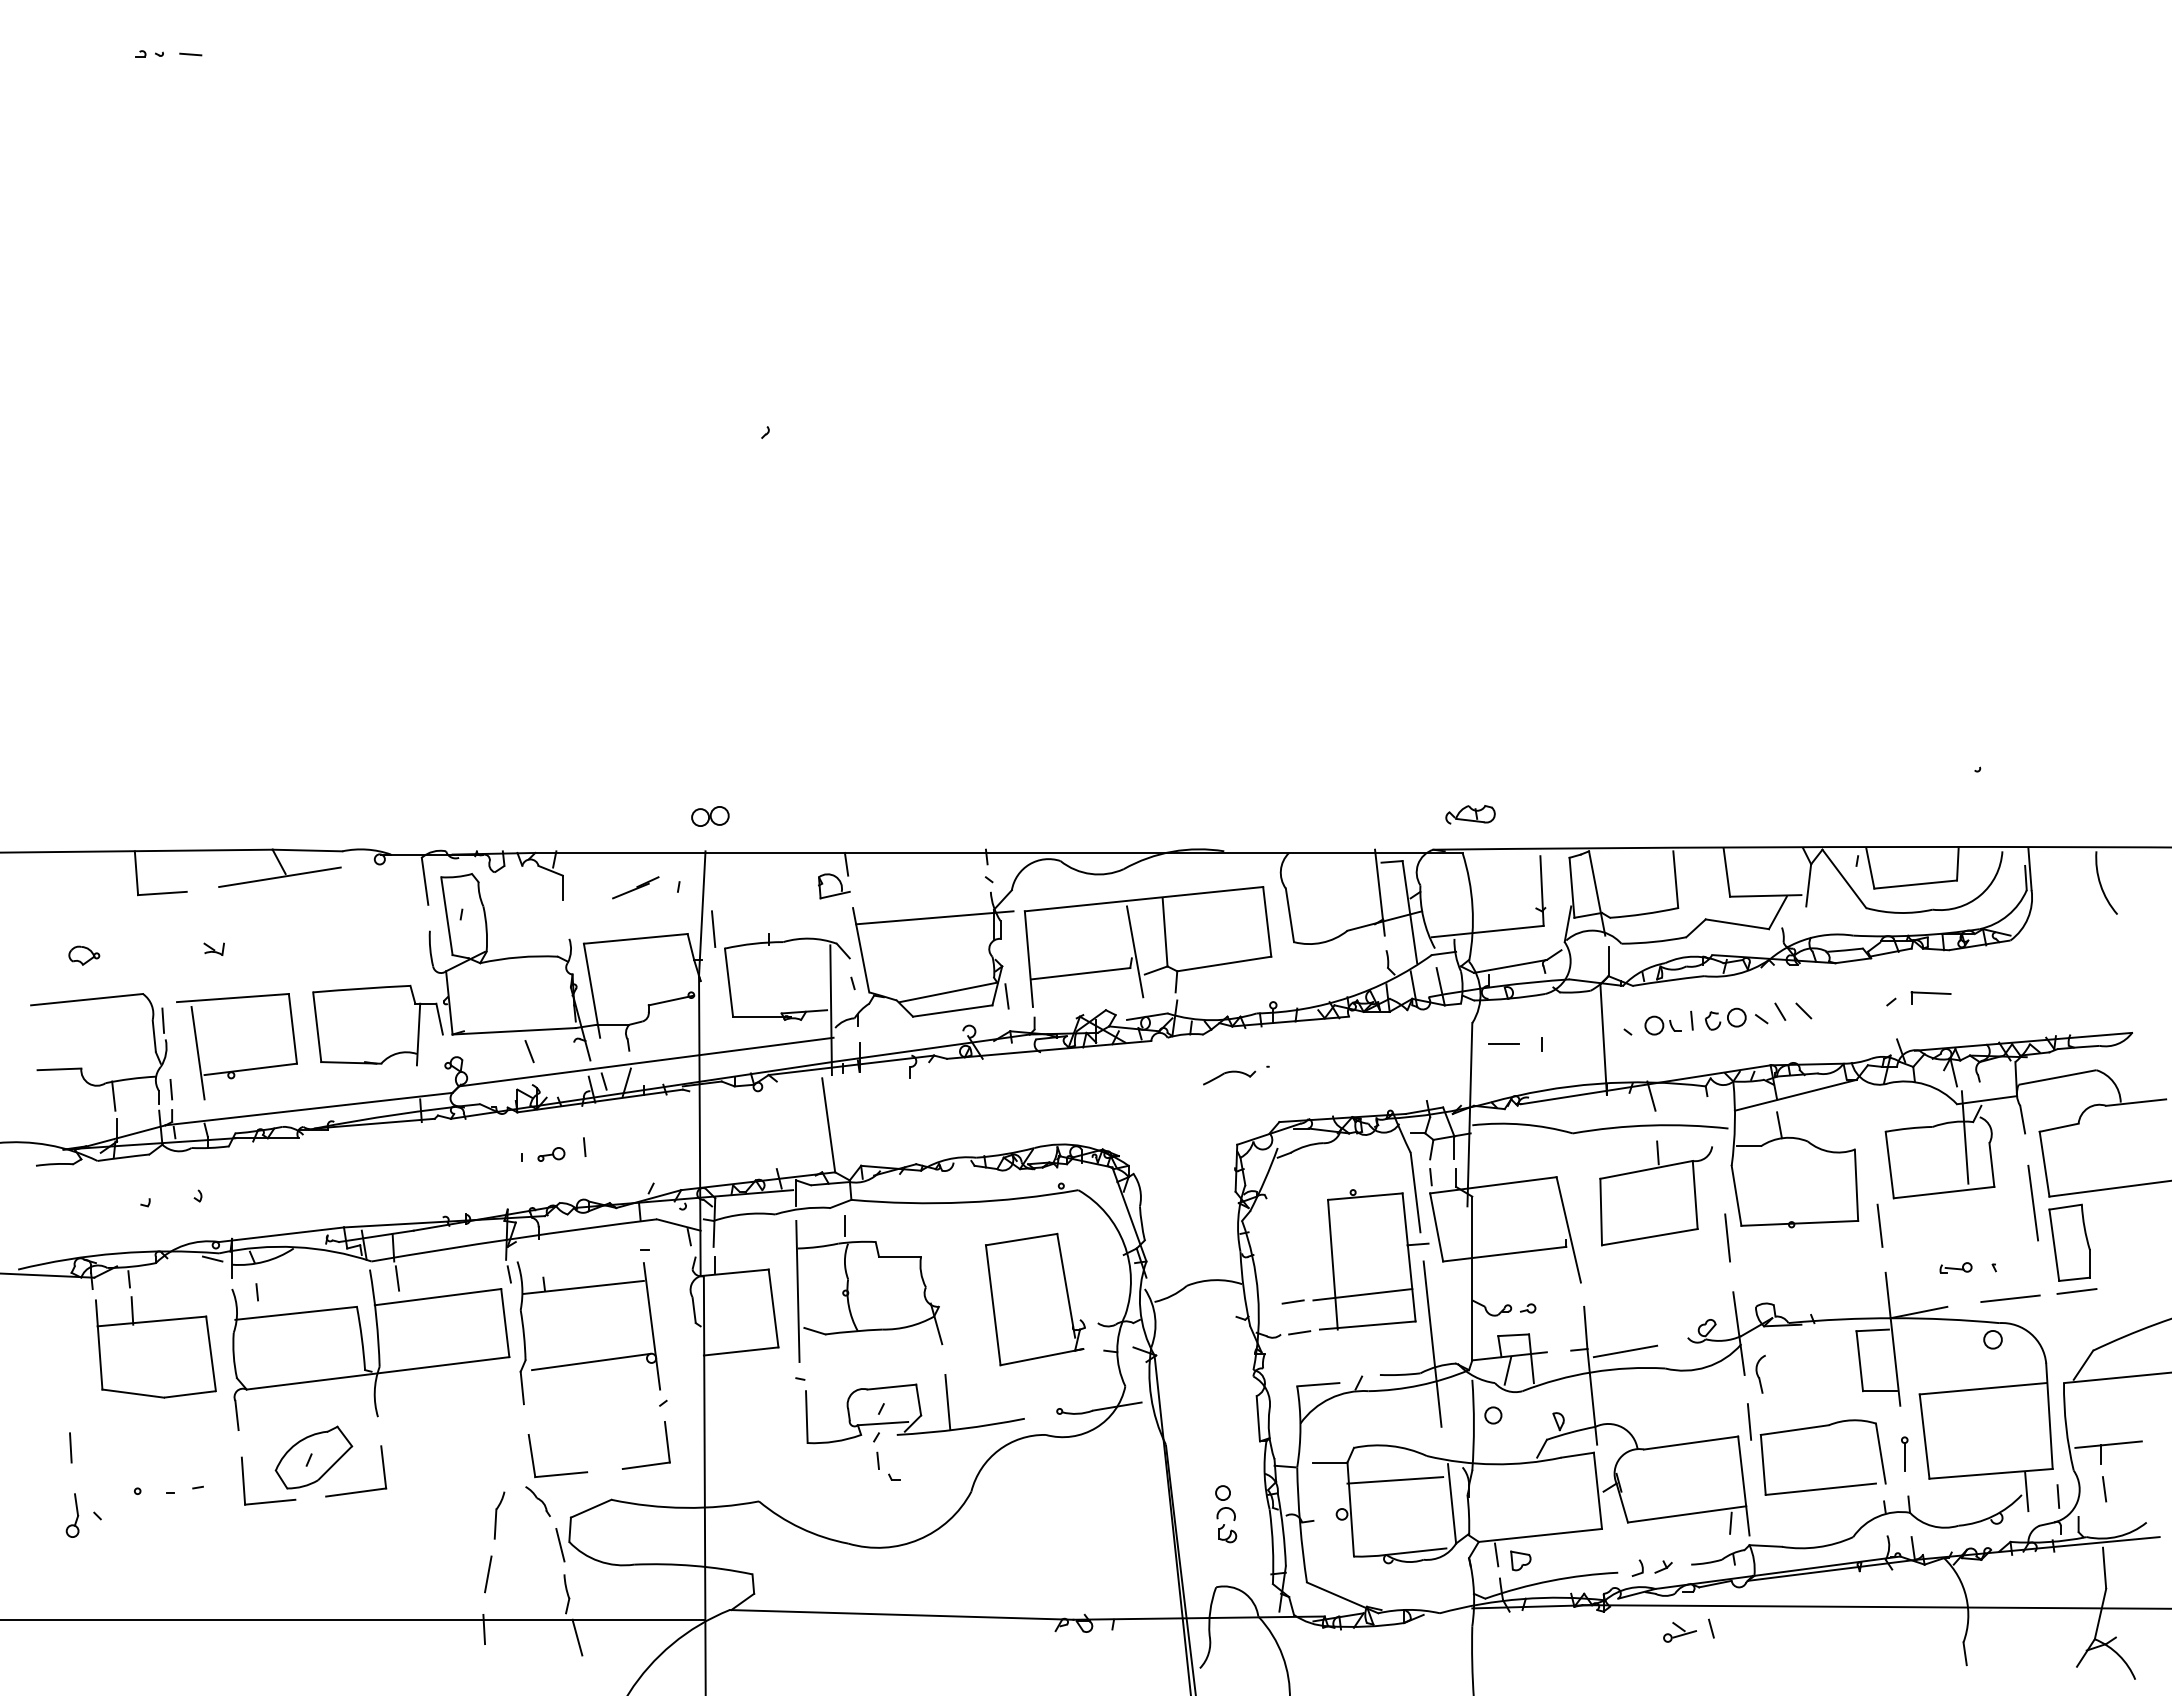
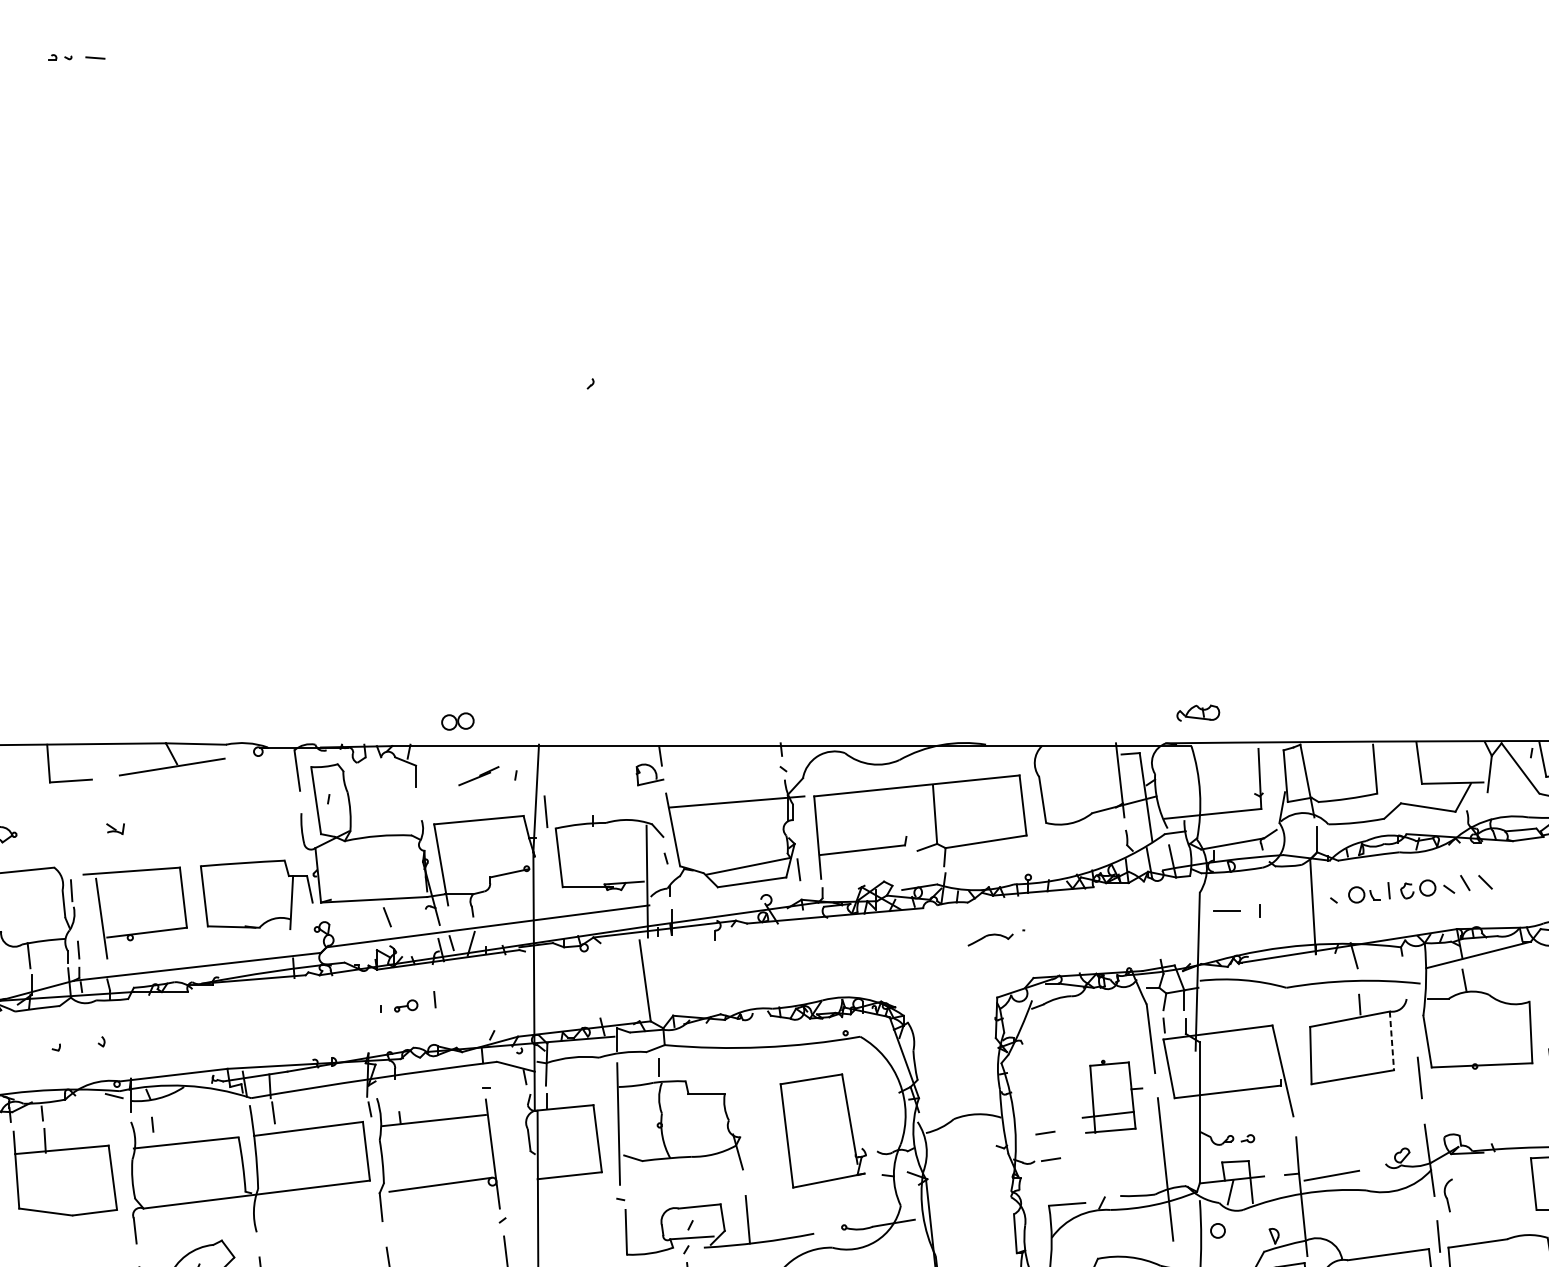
part: (710, 816) -> (457, 721), moved
line: (1135, 951) -> (909, 831), removed
line: (1695, 1195) -> (1392, 1041), solid -> dashed
part: (1370, 1259) -> (1112, 1096), size x0.6

